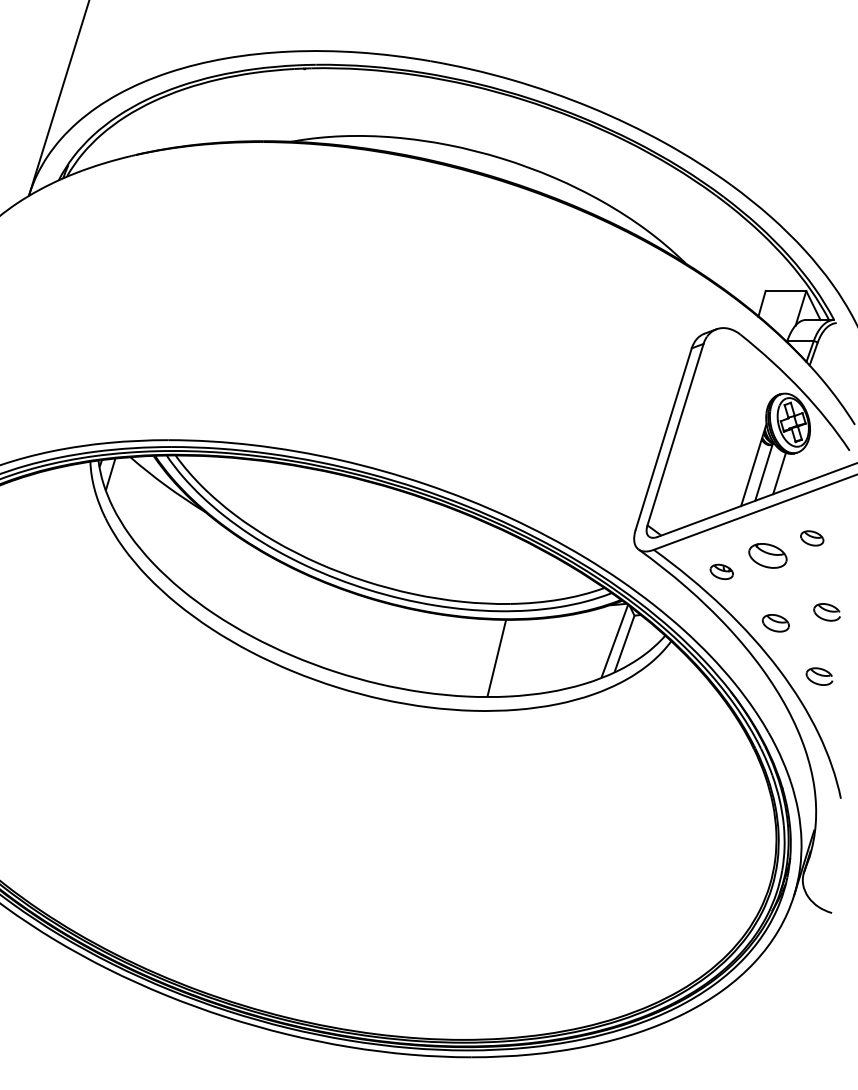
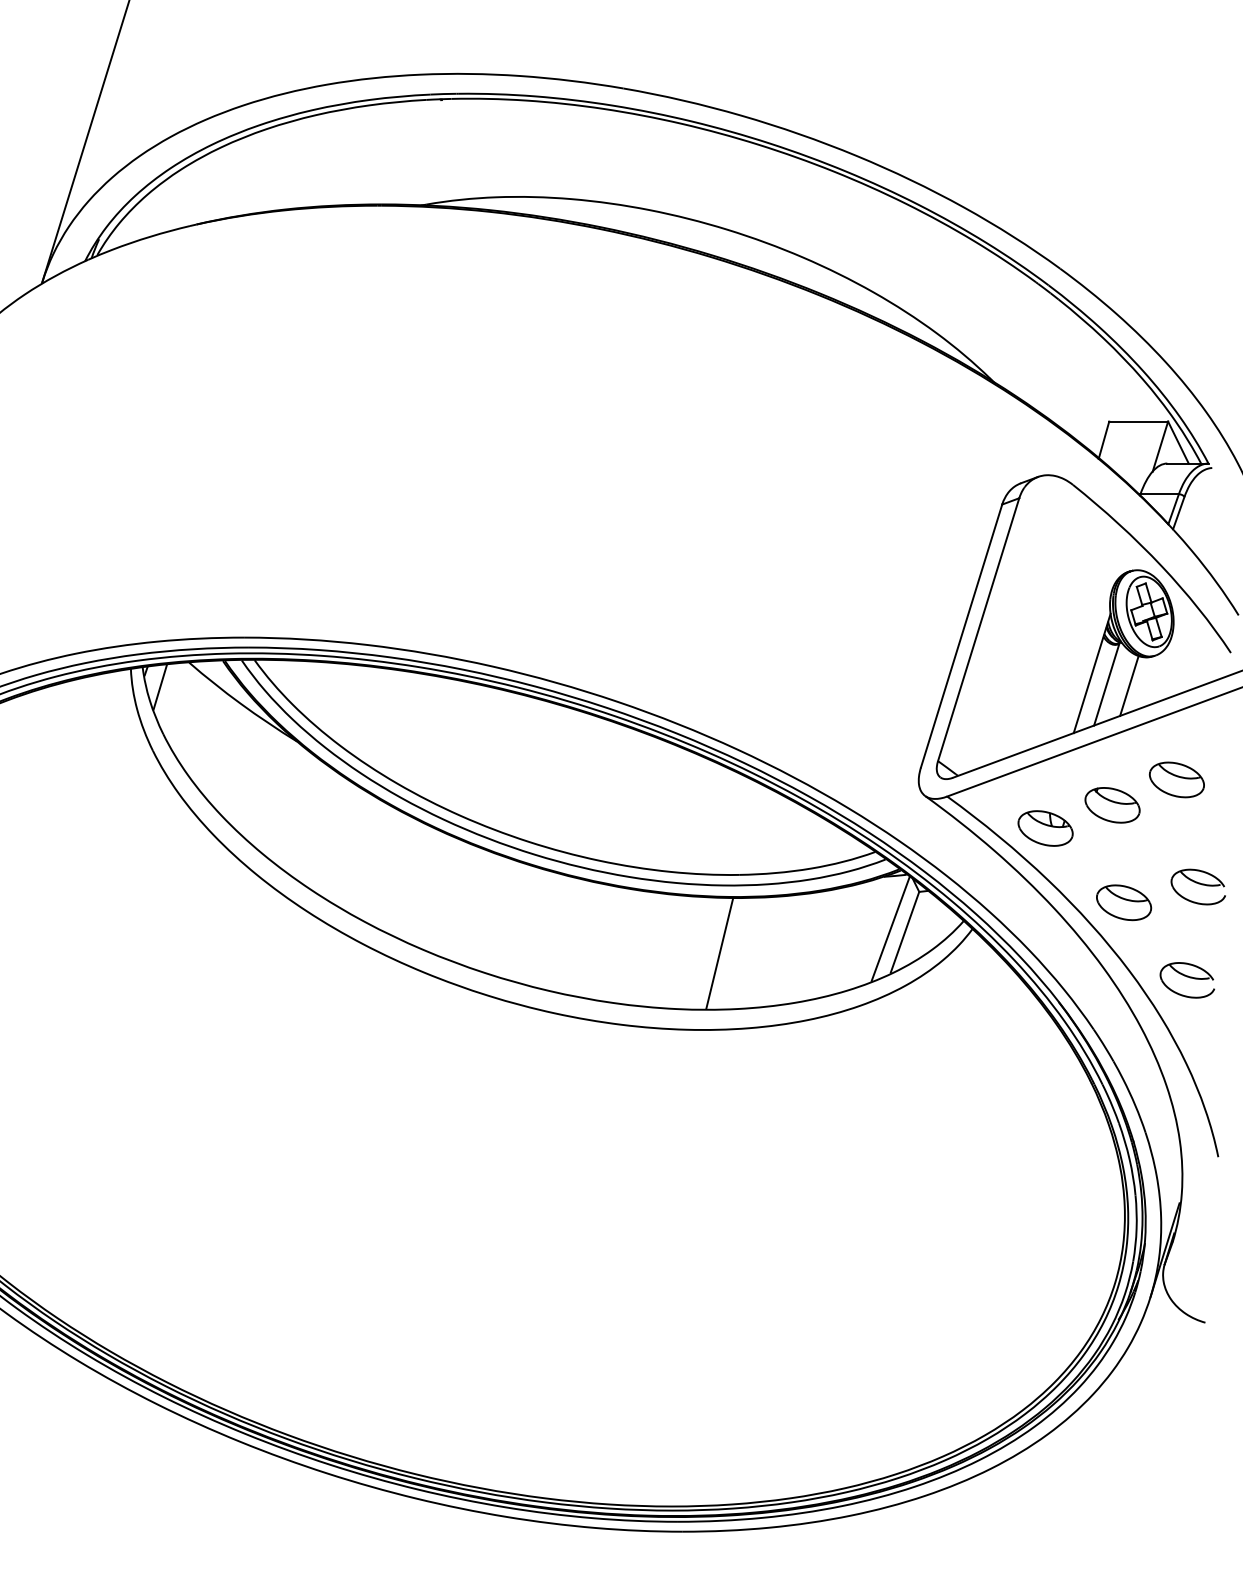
part: (811, 538) -> (1175, 780), size x1.67
part: (721, 571) -> (1045, 827), size x1.67
part: (826, 612) -> (1197, 887), size x1.43
part: (775, 623) -> (1123, 903), size x1.43
part: (819, 676) -> (1187, 980), size x1.43

